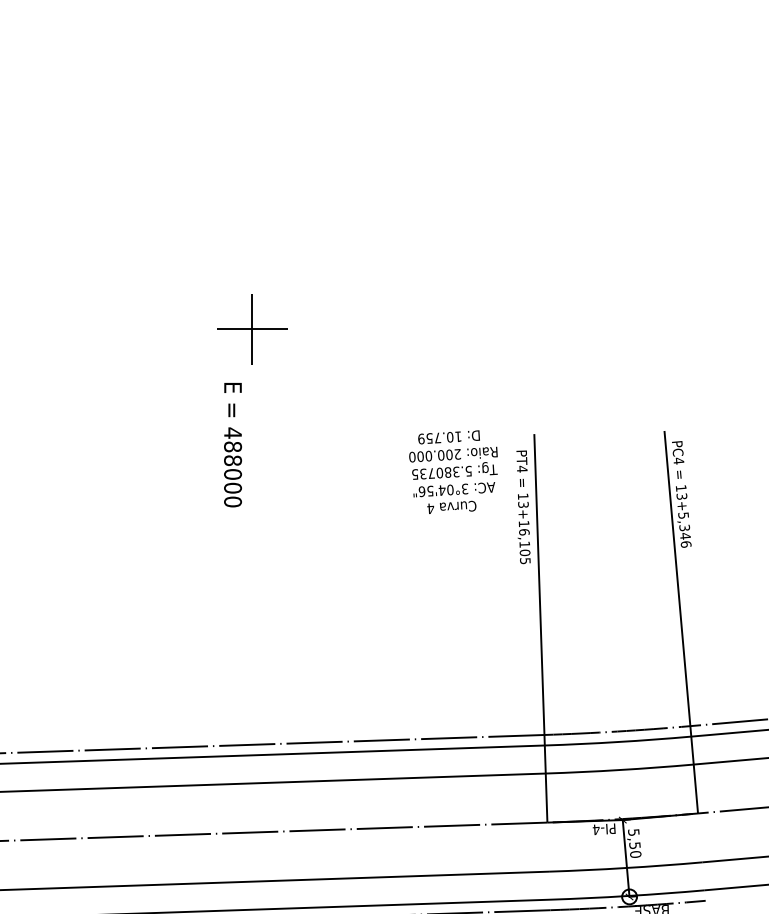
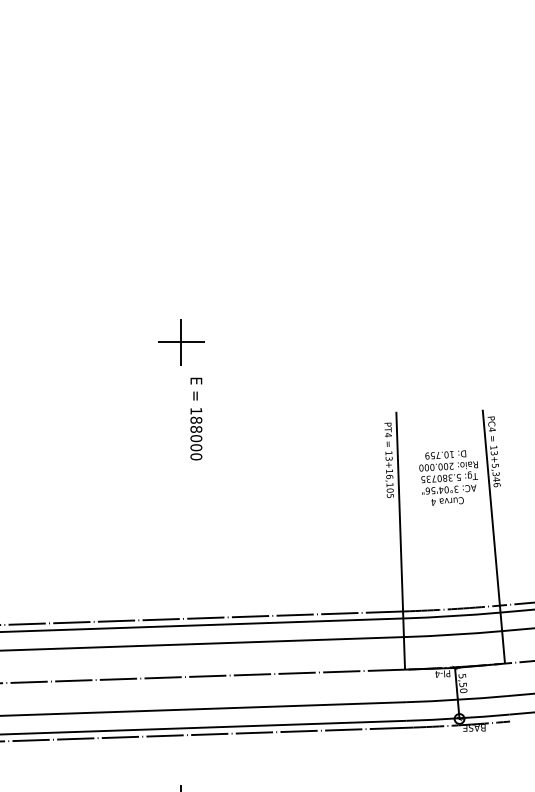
part: (252, 329) -> (181, 342), moved
text: (233, 432) -> (196, 410), 488000 -> 188000
text: (453, 471) -> (448, 477), moved

